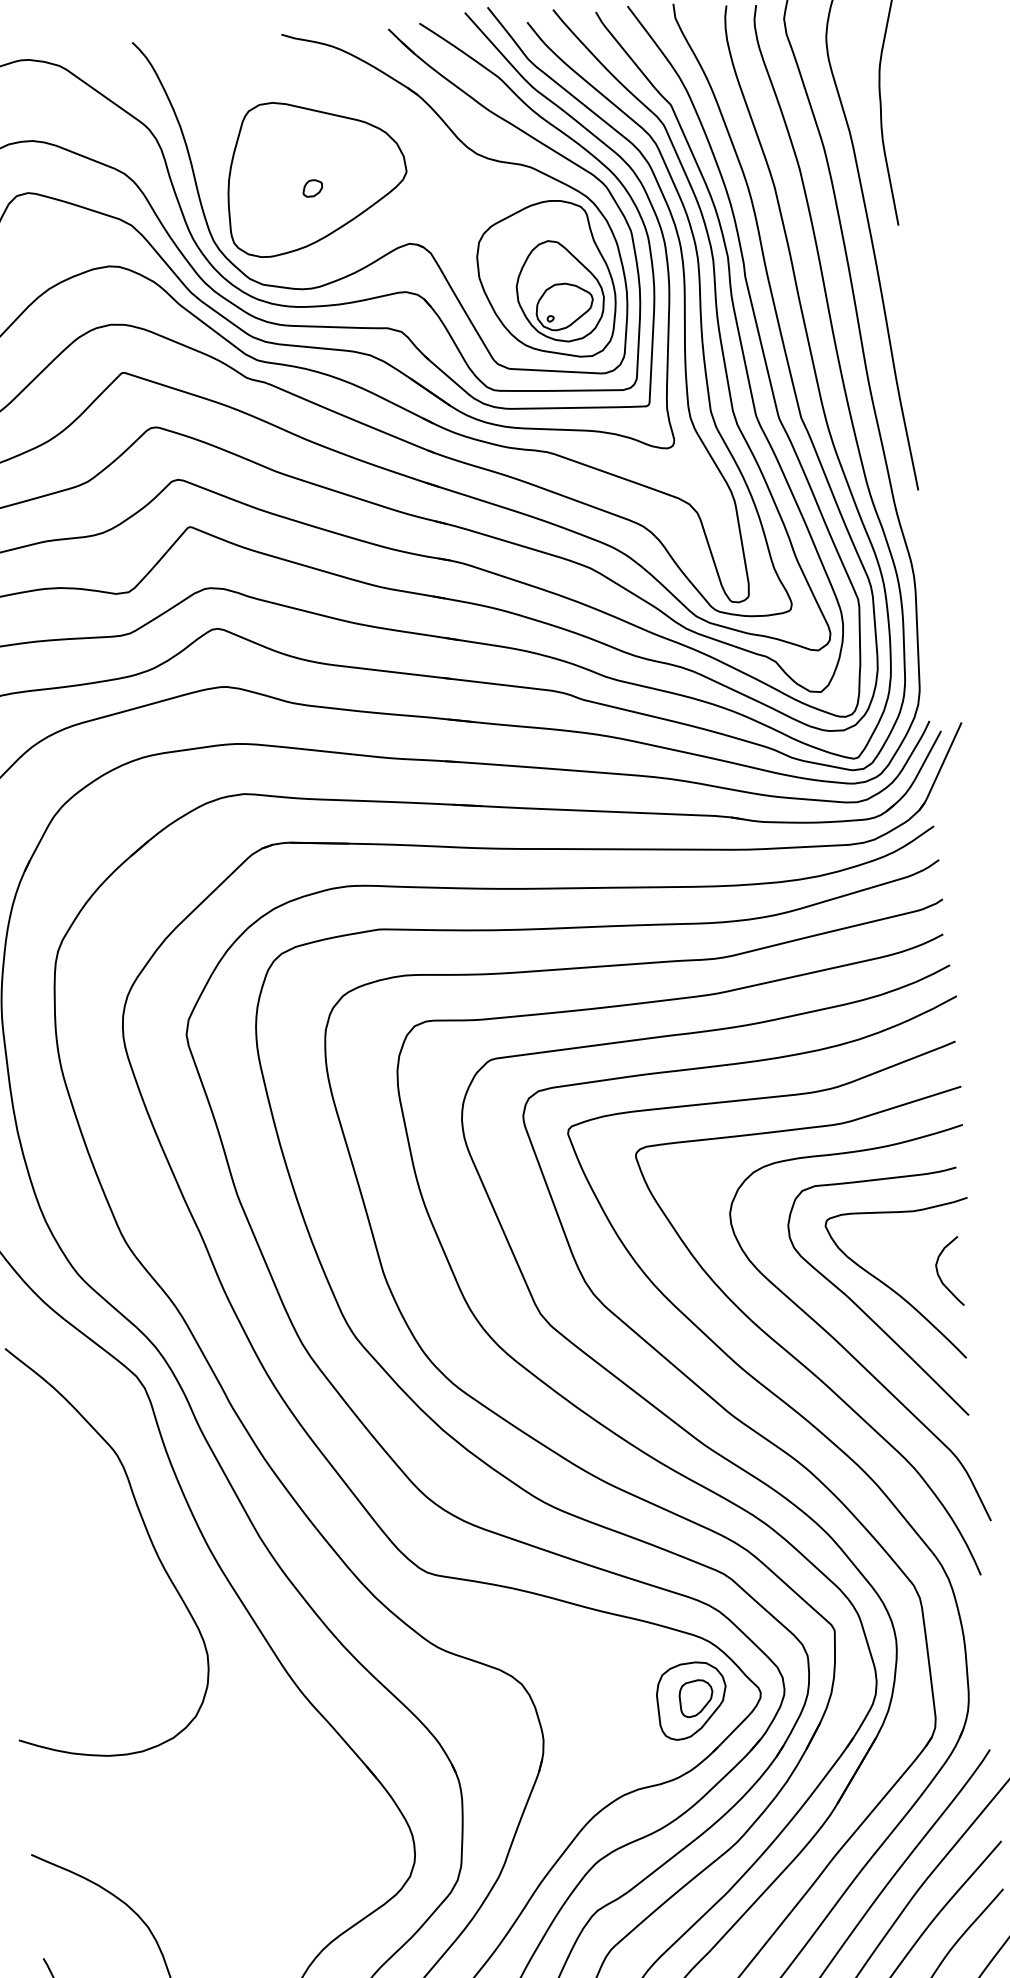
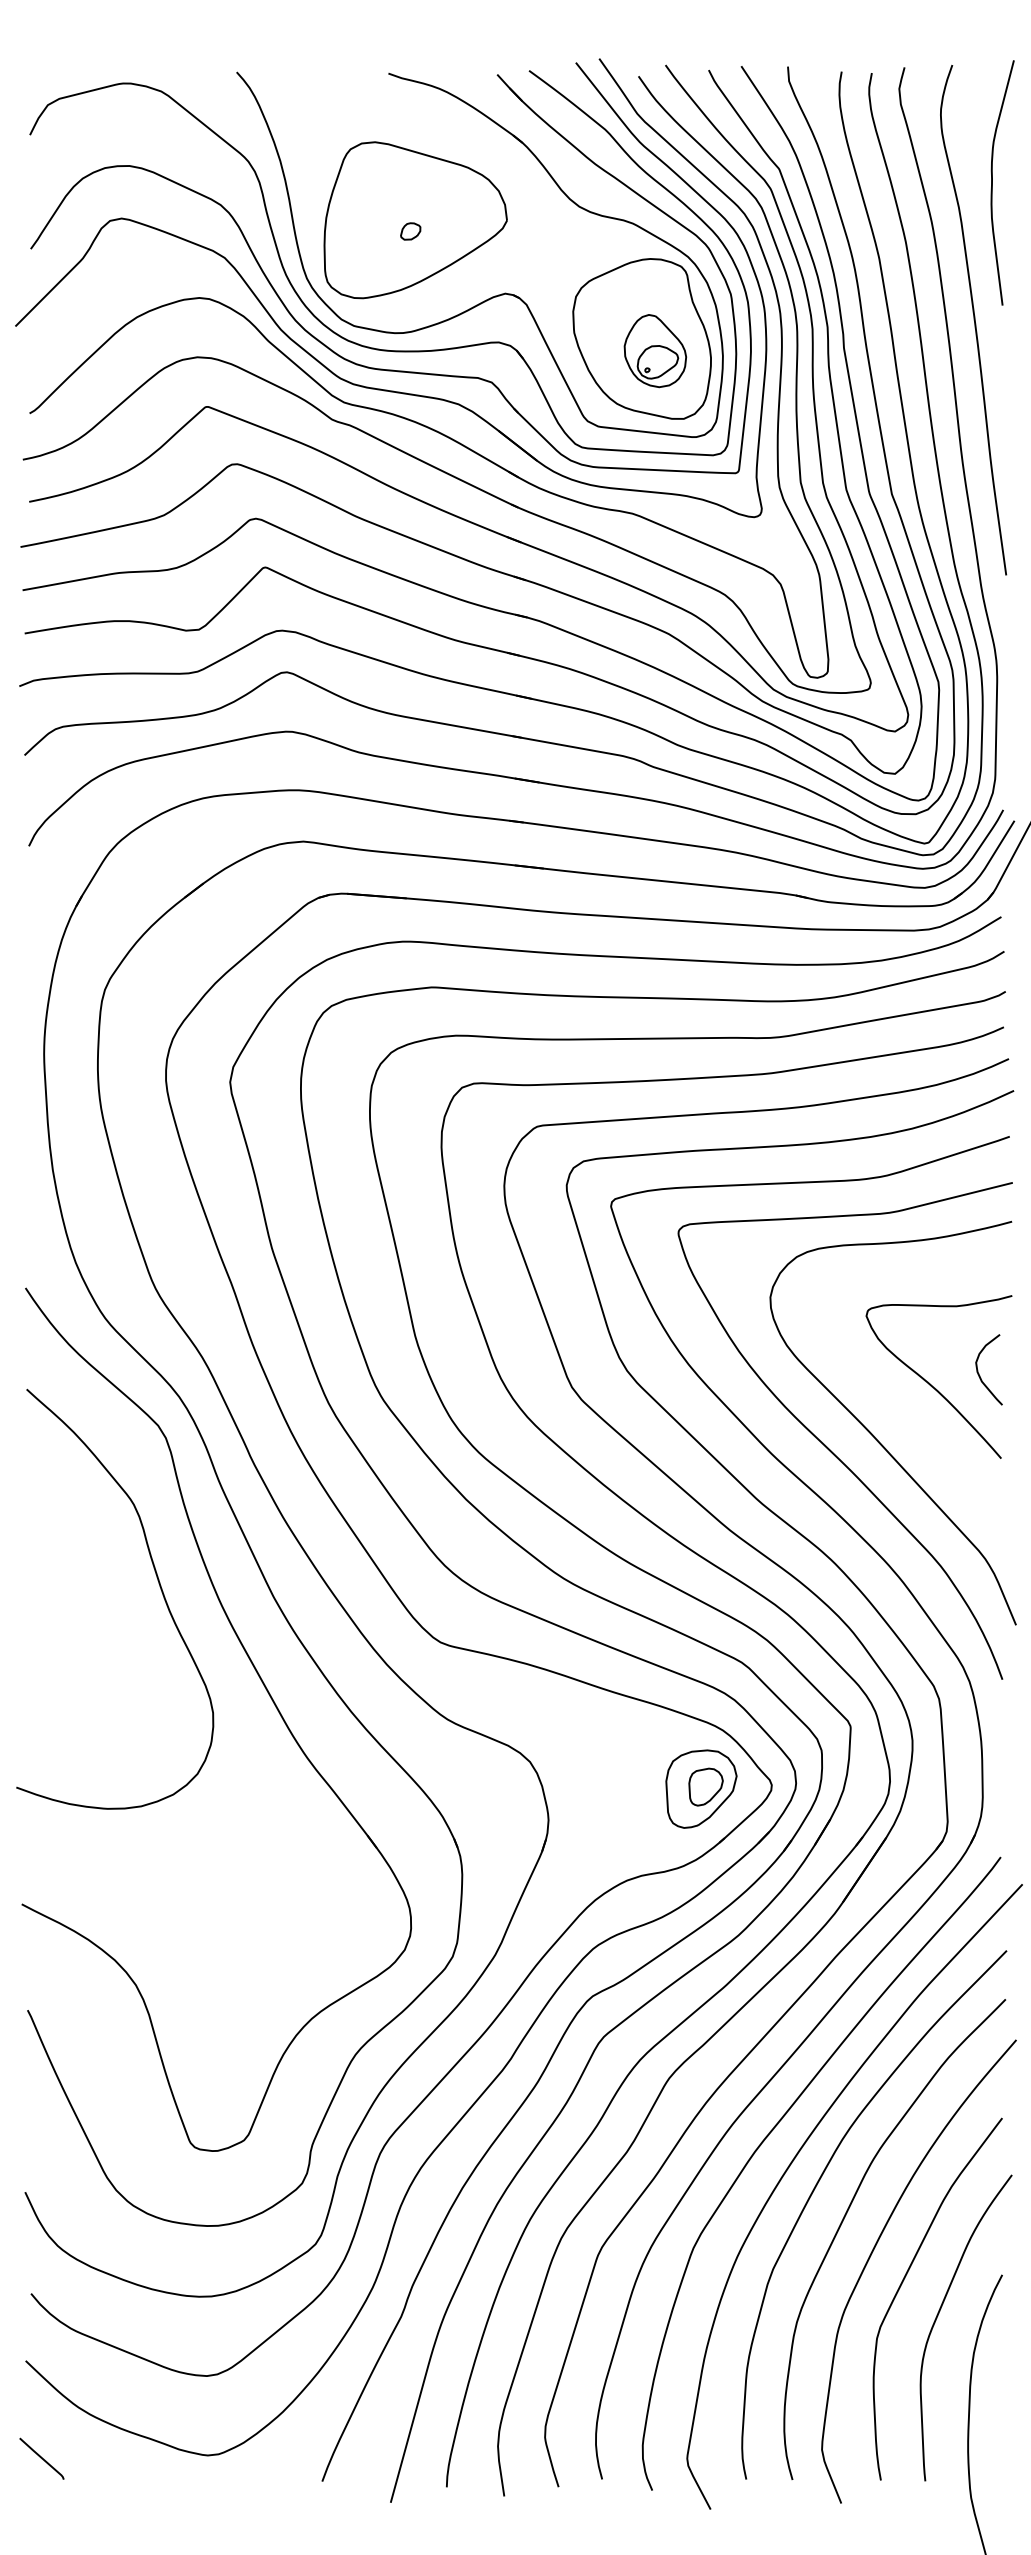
part: (560, 290) -> (655, 350), size x0.7
curve: (864, 1311) -> (900, 1404), removed

